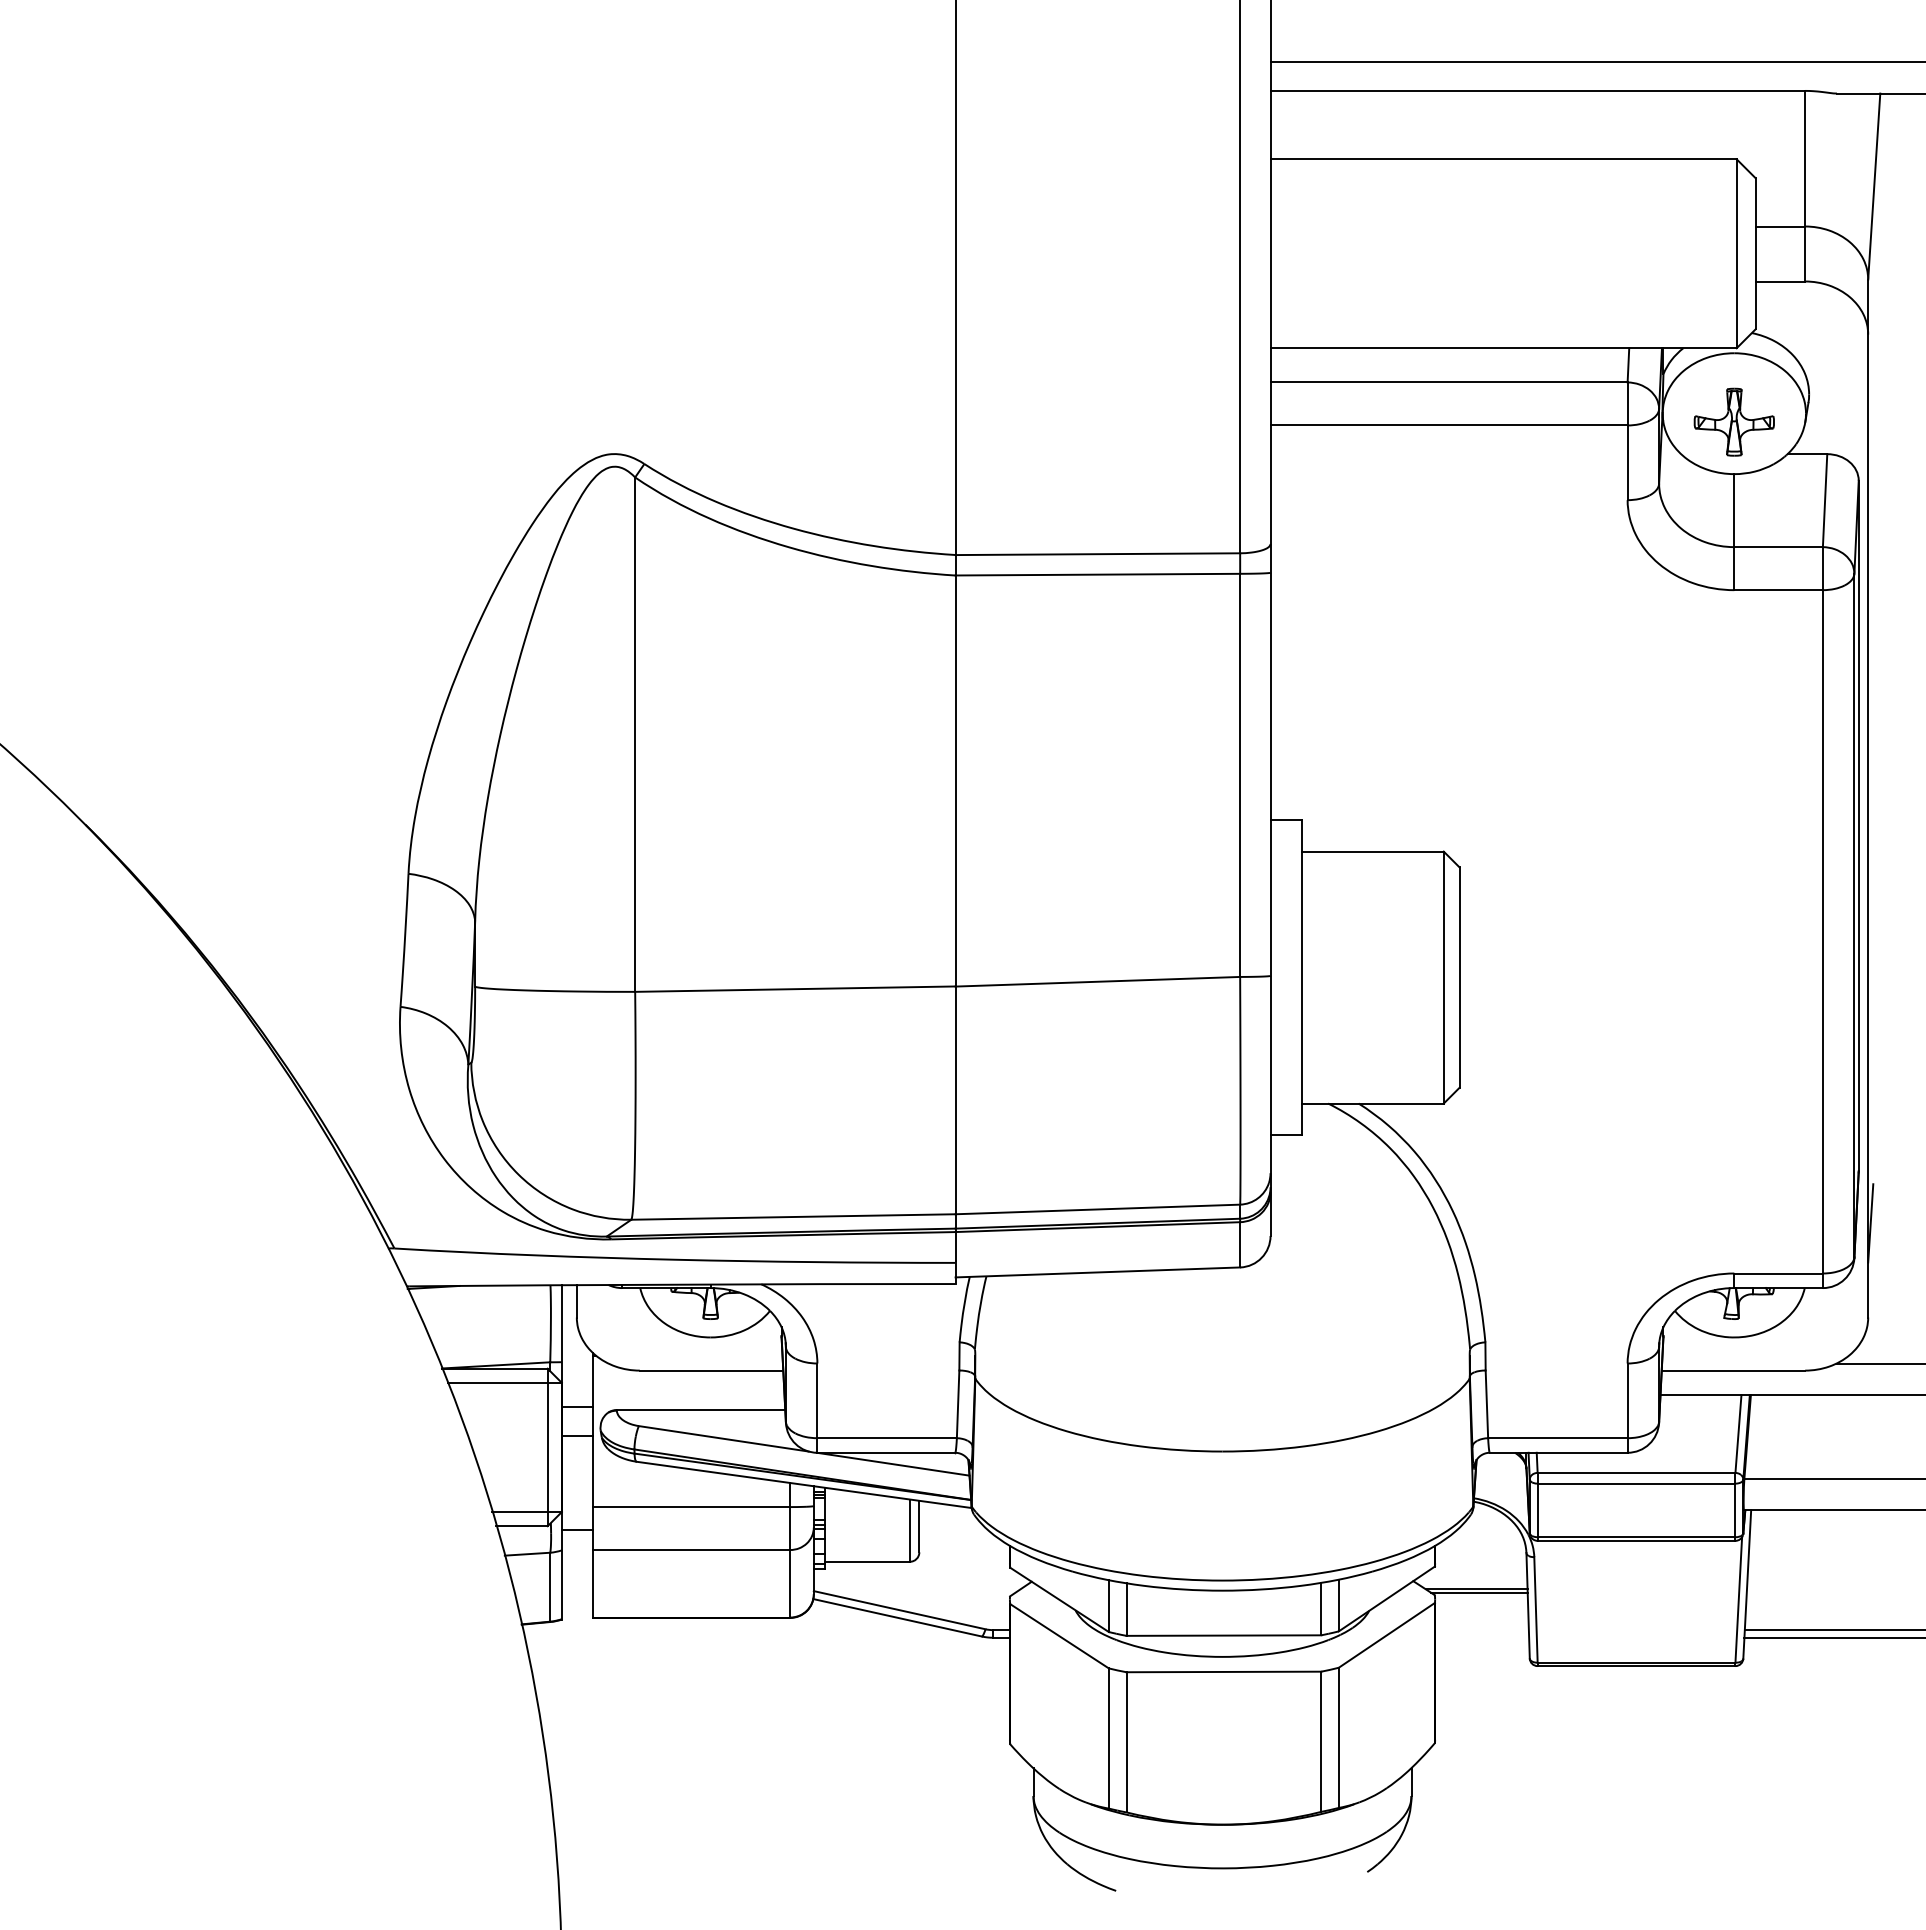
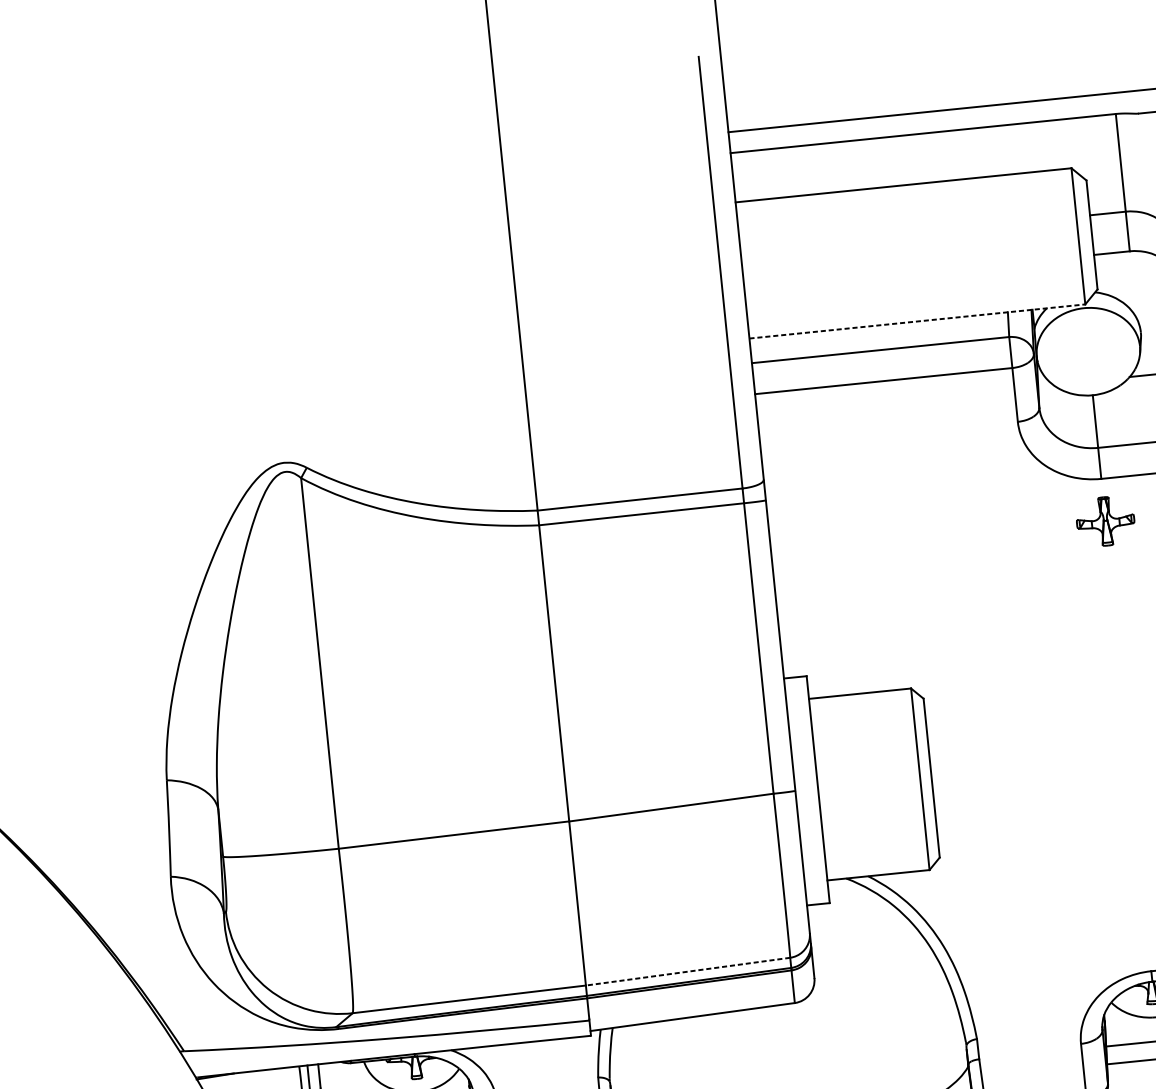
line: (1504, 348) -> (918, 321), solid -> dashed
part: (1733, 421) -> (1104, 520), moved
line: (1097, 1209) -> (687, 971), solid -> dashed

